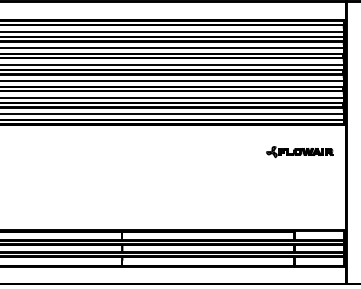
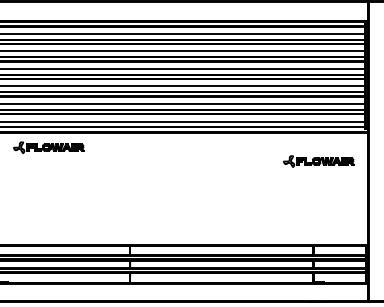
part: (45, 139) -> (48, 148), added

